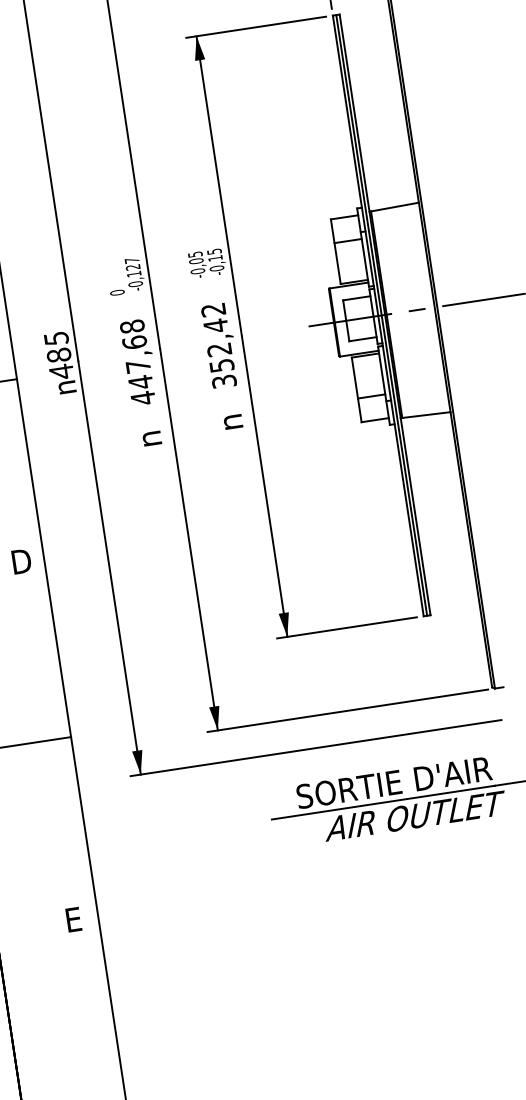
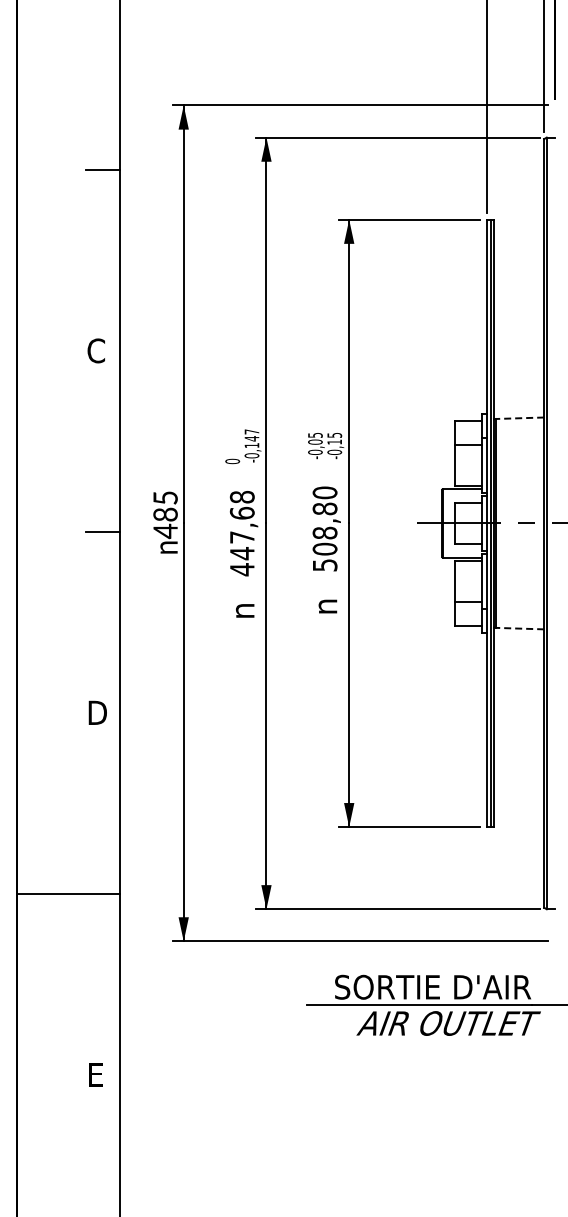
line: (394, 207) -> (519, 418), solid -> dashed
text: (132, 267) -> (251, 438), -0,127 -> -0,147
text: (218, 345) -> (324, 528), 352,42 -> 508,80
line: (426, 414) -> (519, 628), solid -> dashed

